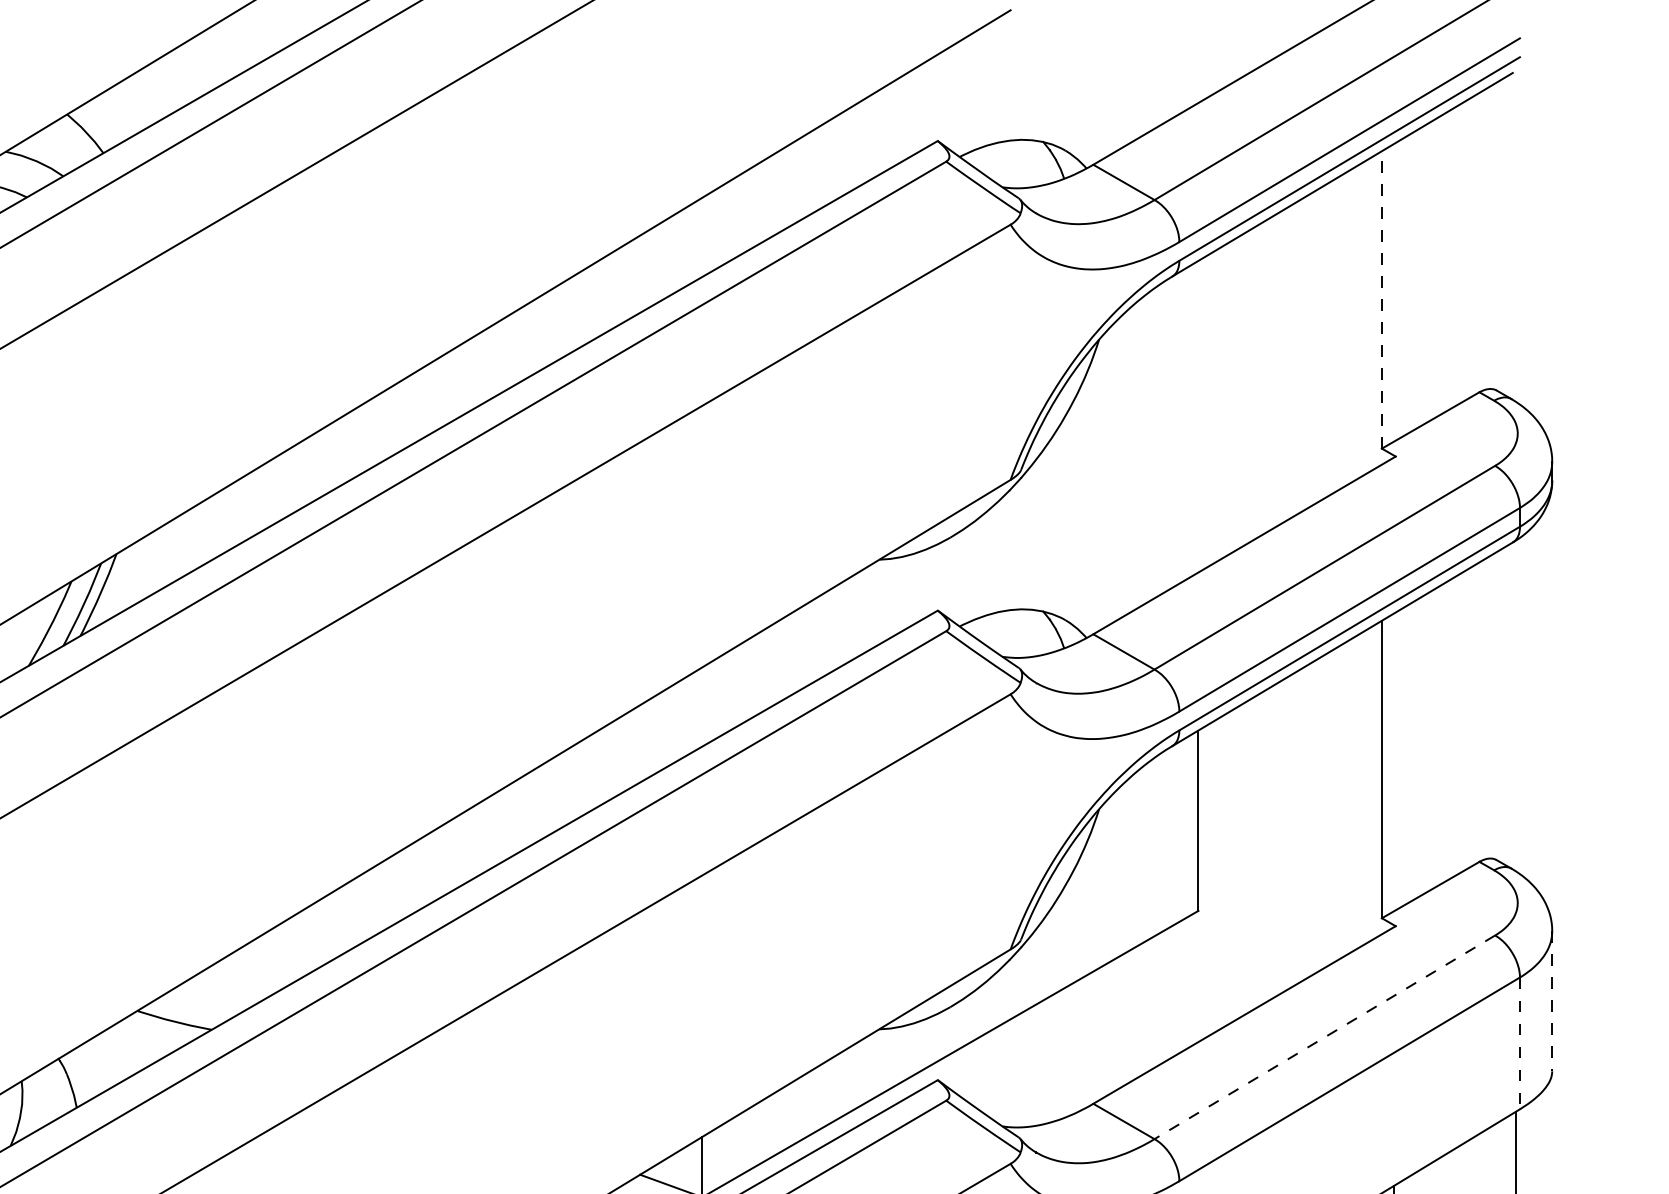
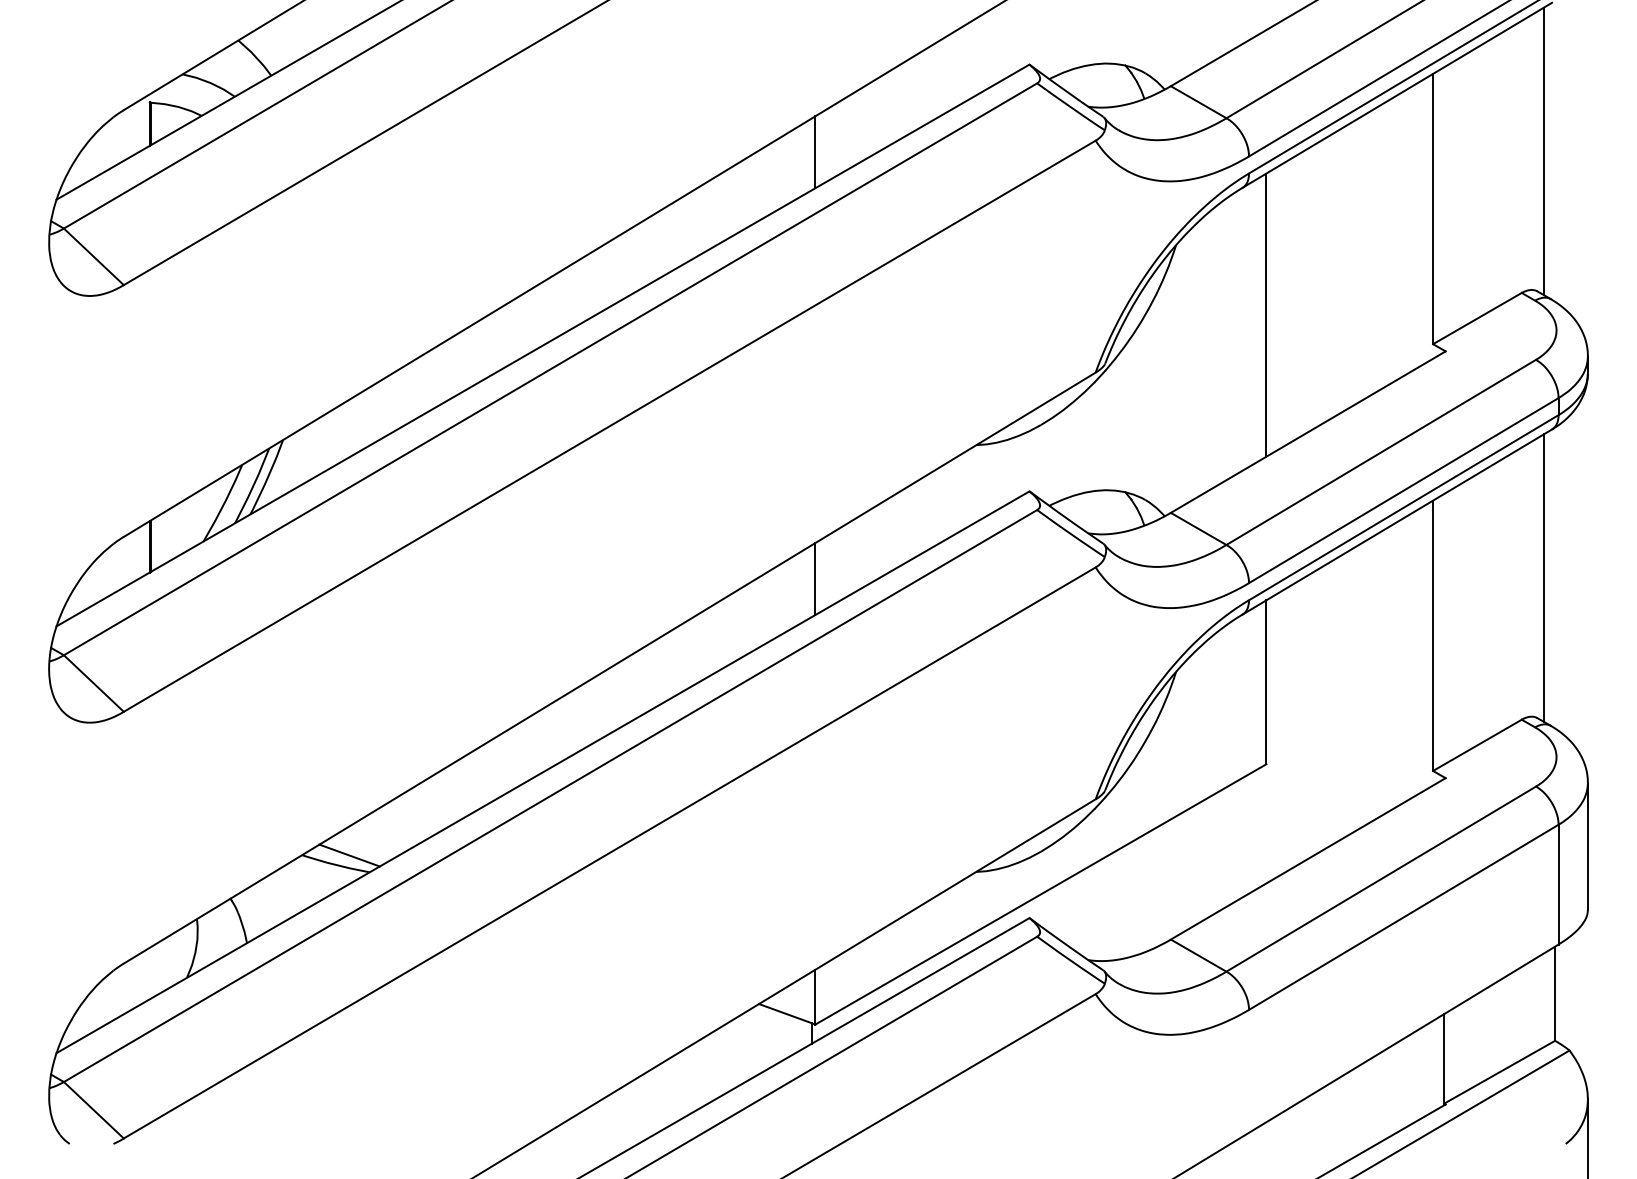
line: (1503, 236) -> (1543, 151), added
line: (702, 237) -> (815, 152), added
line: (1382, 299) -> (1433, 208), dashed -> solid
line: (1198, 415) -> (1266, 314), added
line: (1503, 705) -> (1543, 577), added
line: (702, 706) -> (815, 578), added
line: (1551, 1001) -> (1587, 846), dashed -> solid
line: (189, 1011) -> (349, 855), added
line: (1324, 1037) -> (1380, 879), dashed -> solid
line: (1519, 1043) -> (1558, 884), dashed -> solid

